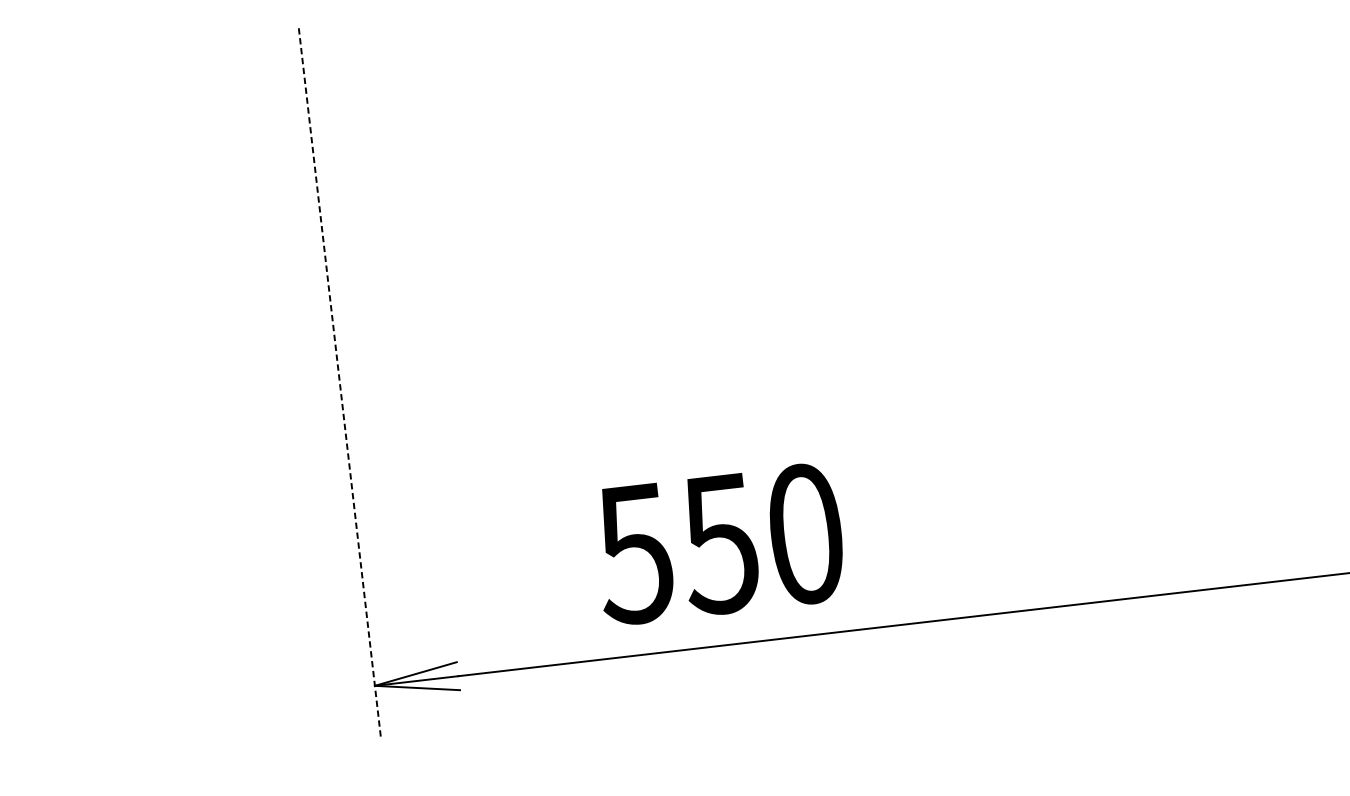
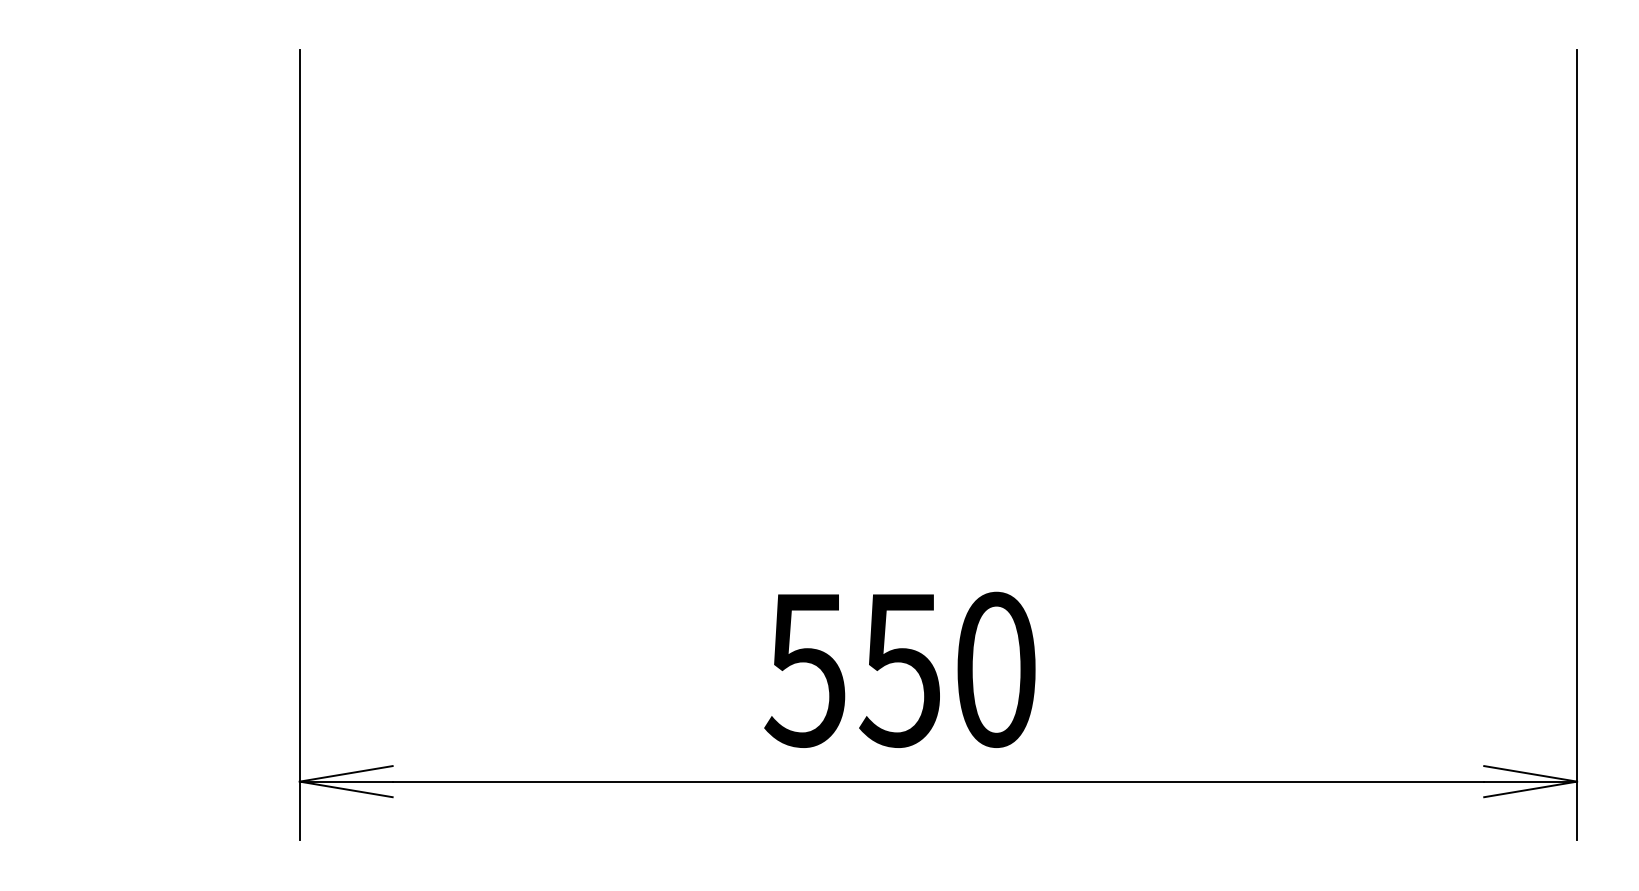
line: (339, 382) -> (299, 444), dashed -> solid
text: (718, 543) -> (899, 669), moved

